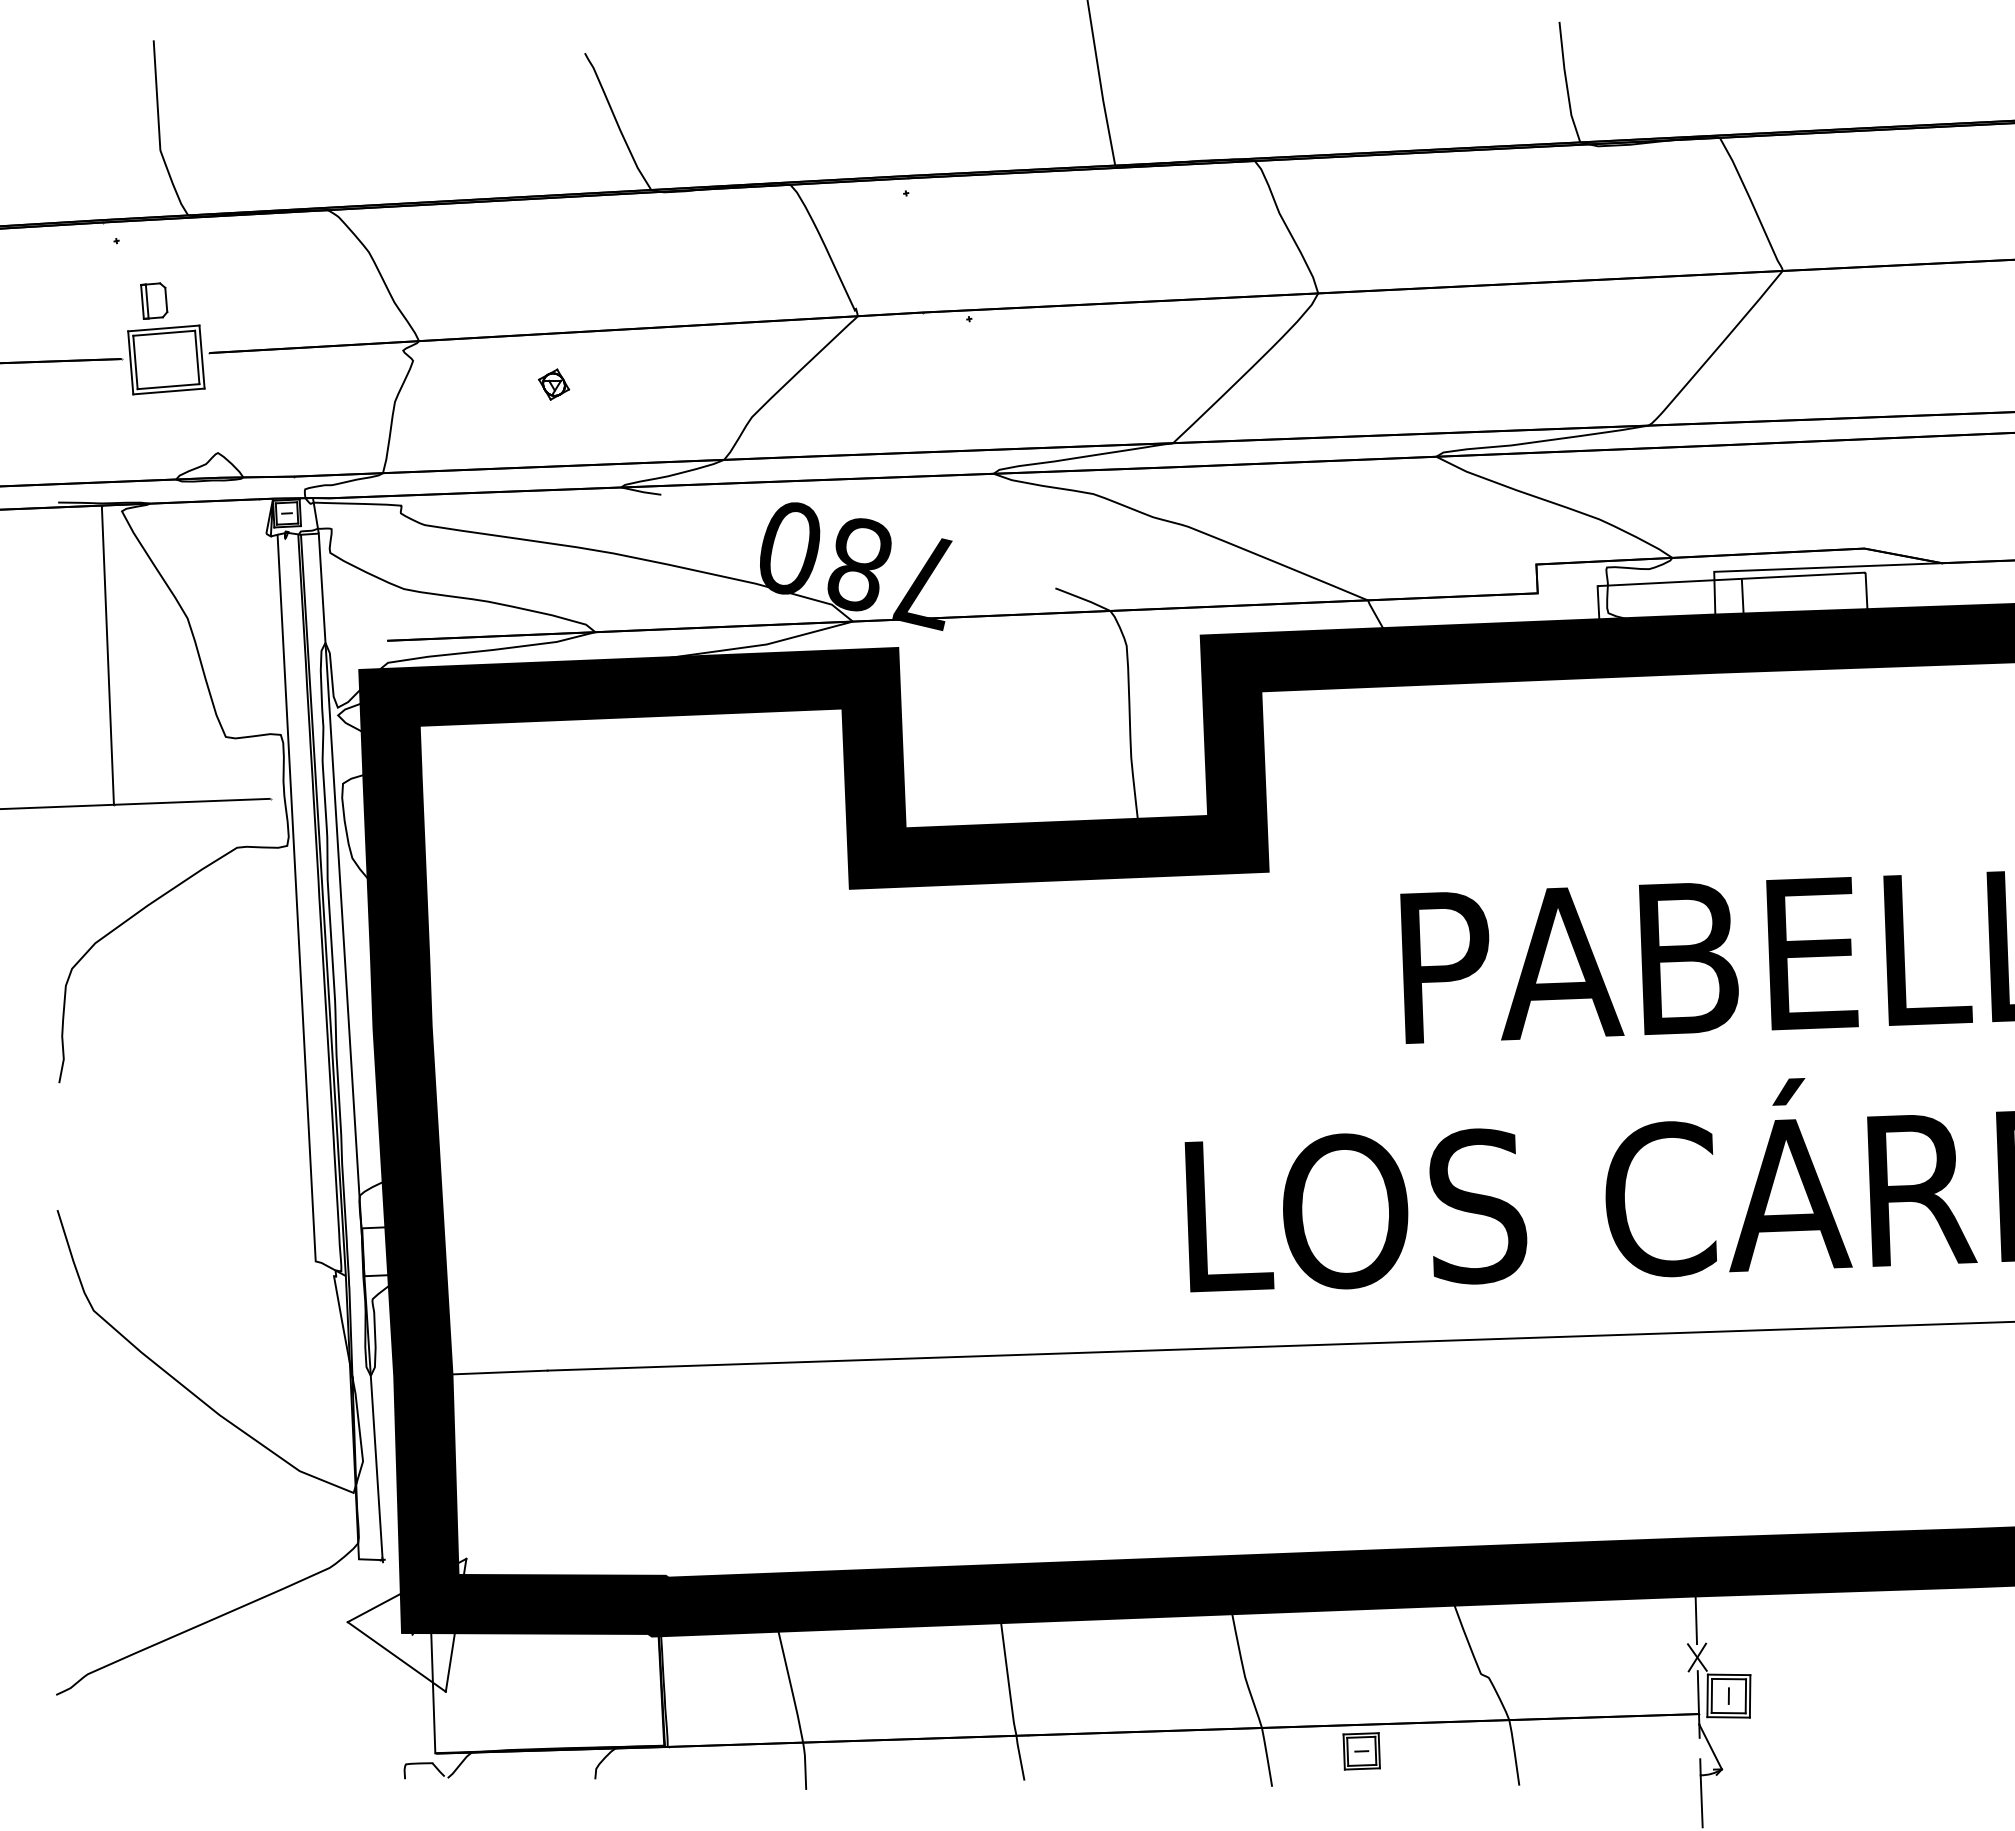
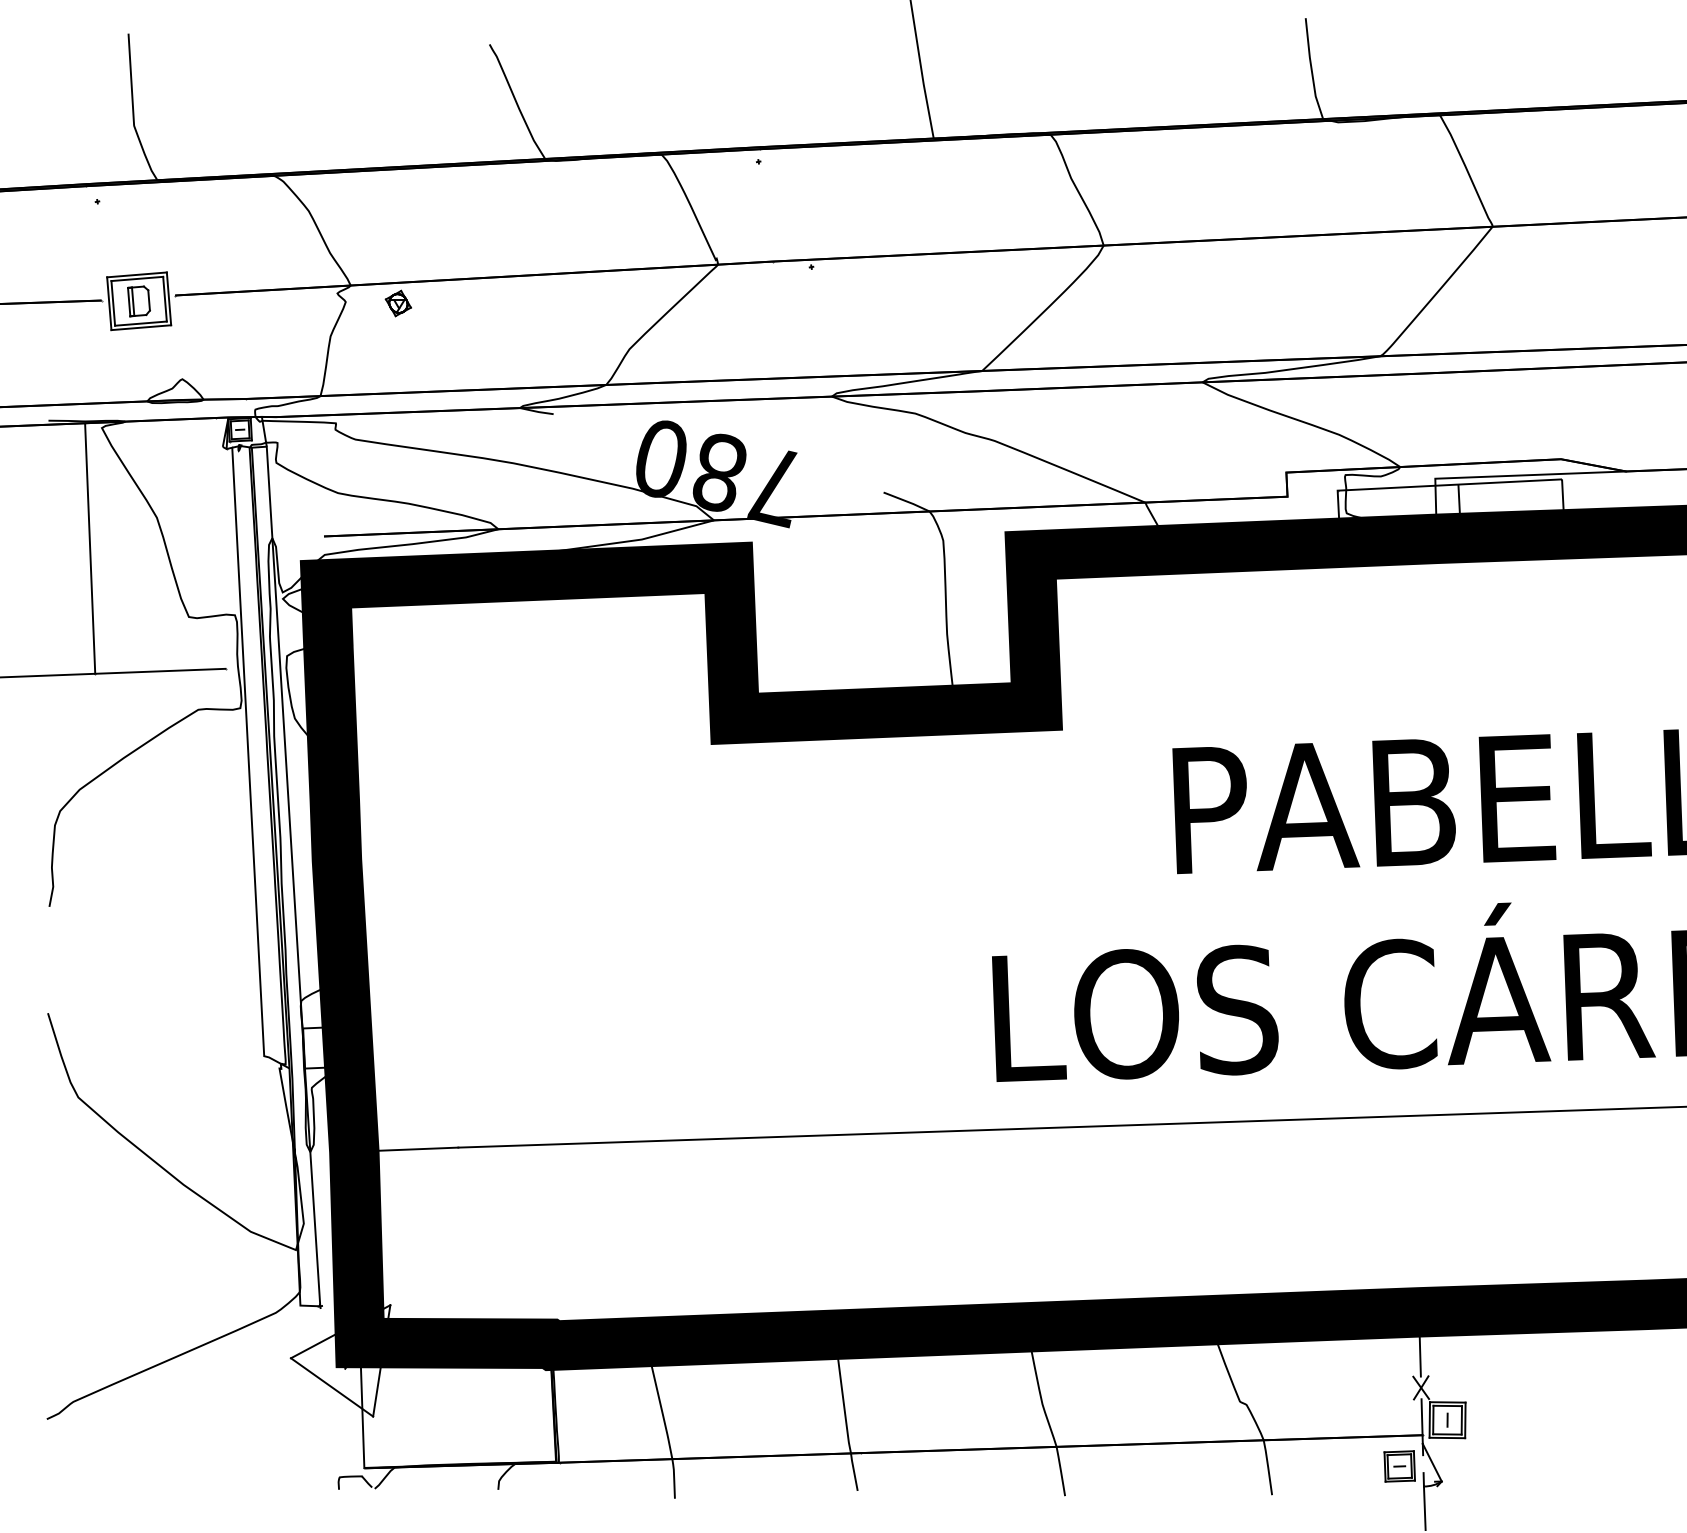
part: (154, 300) -> (139, 300), moved
part: (554, 384) -> (398, 303), moved
part: (1361, 1751) -> (1399, 1466), moved

